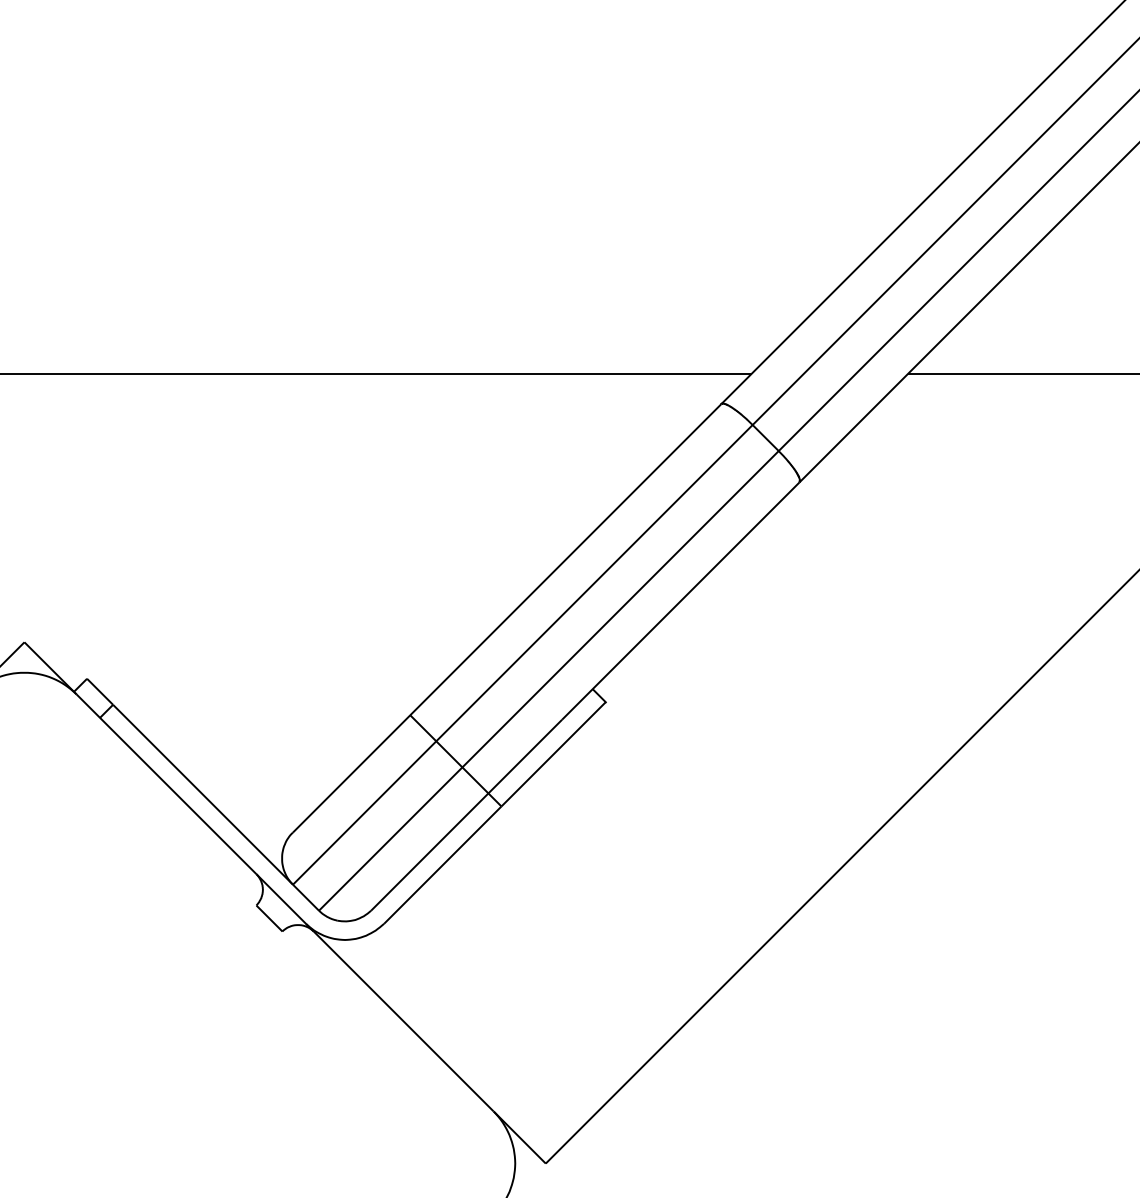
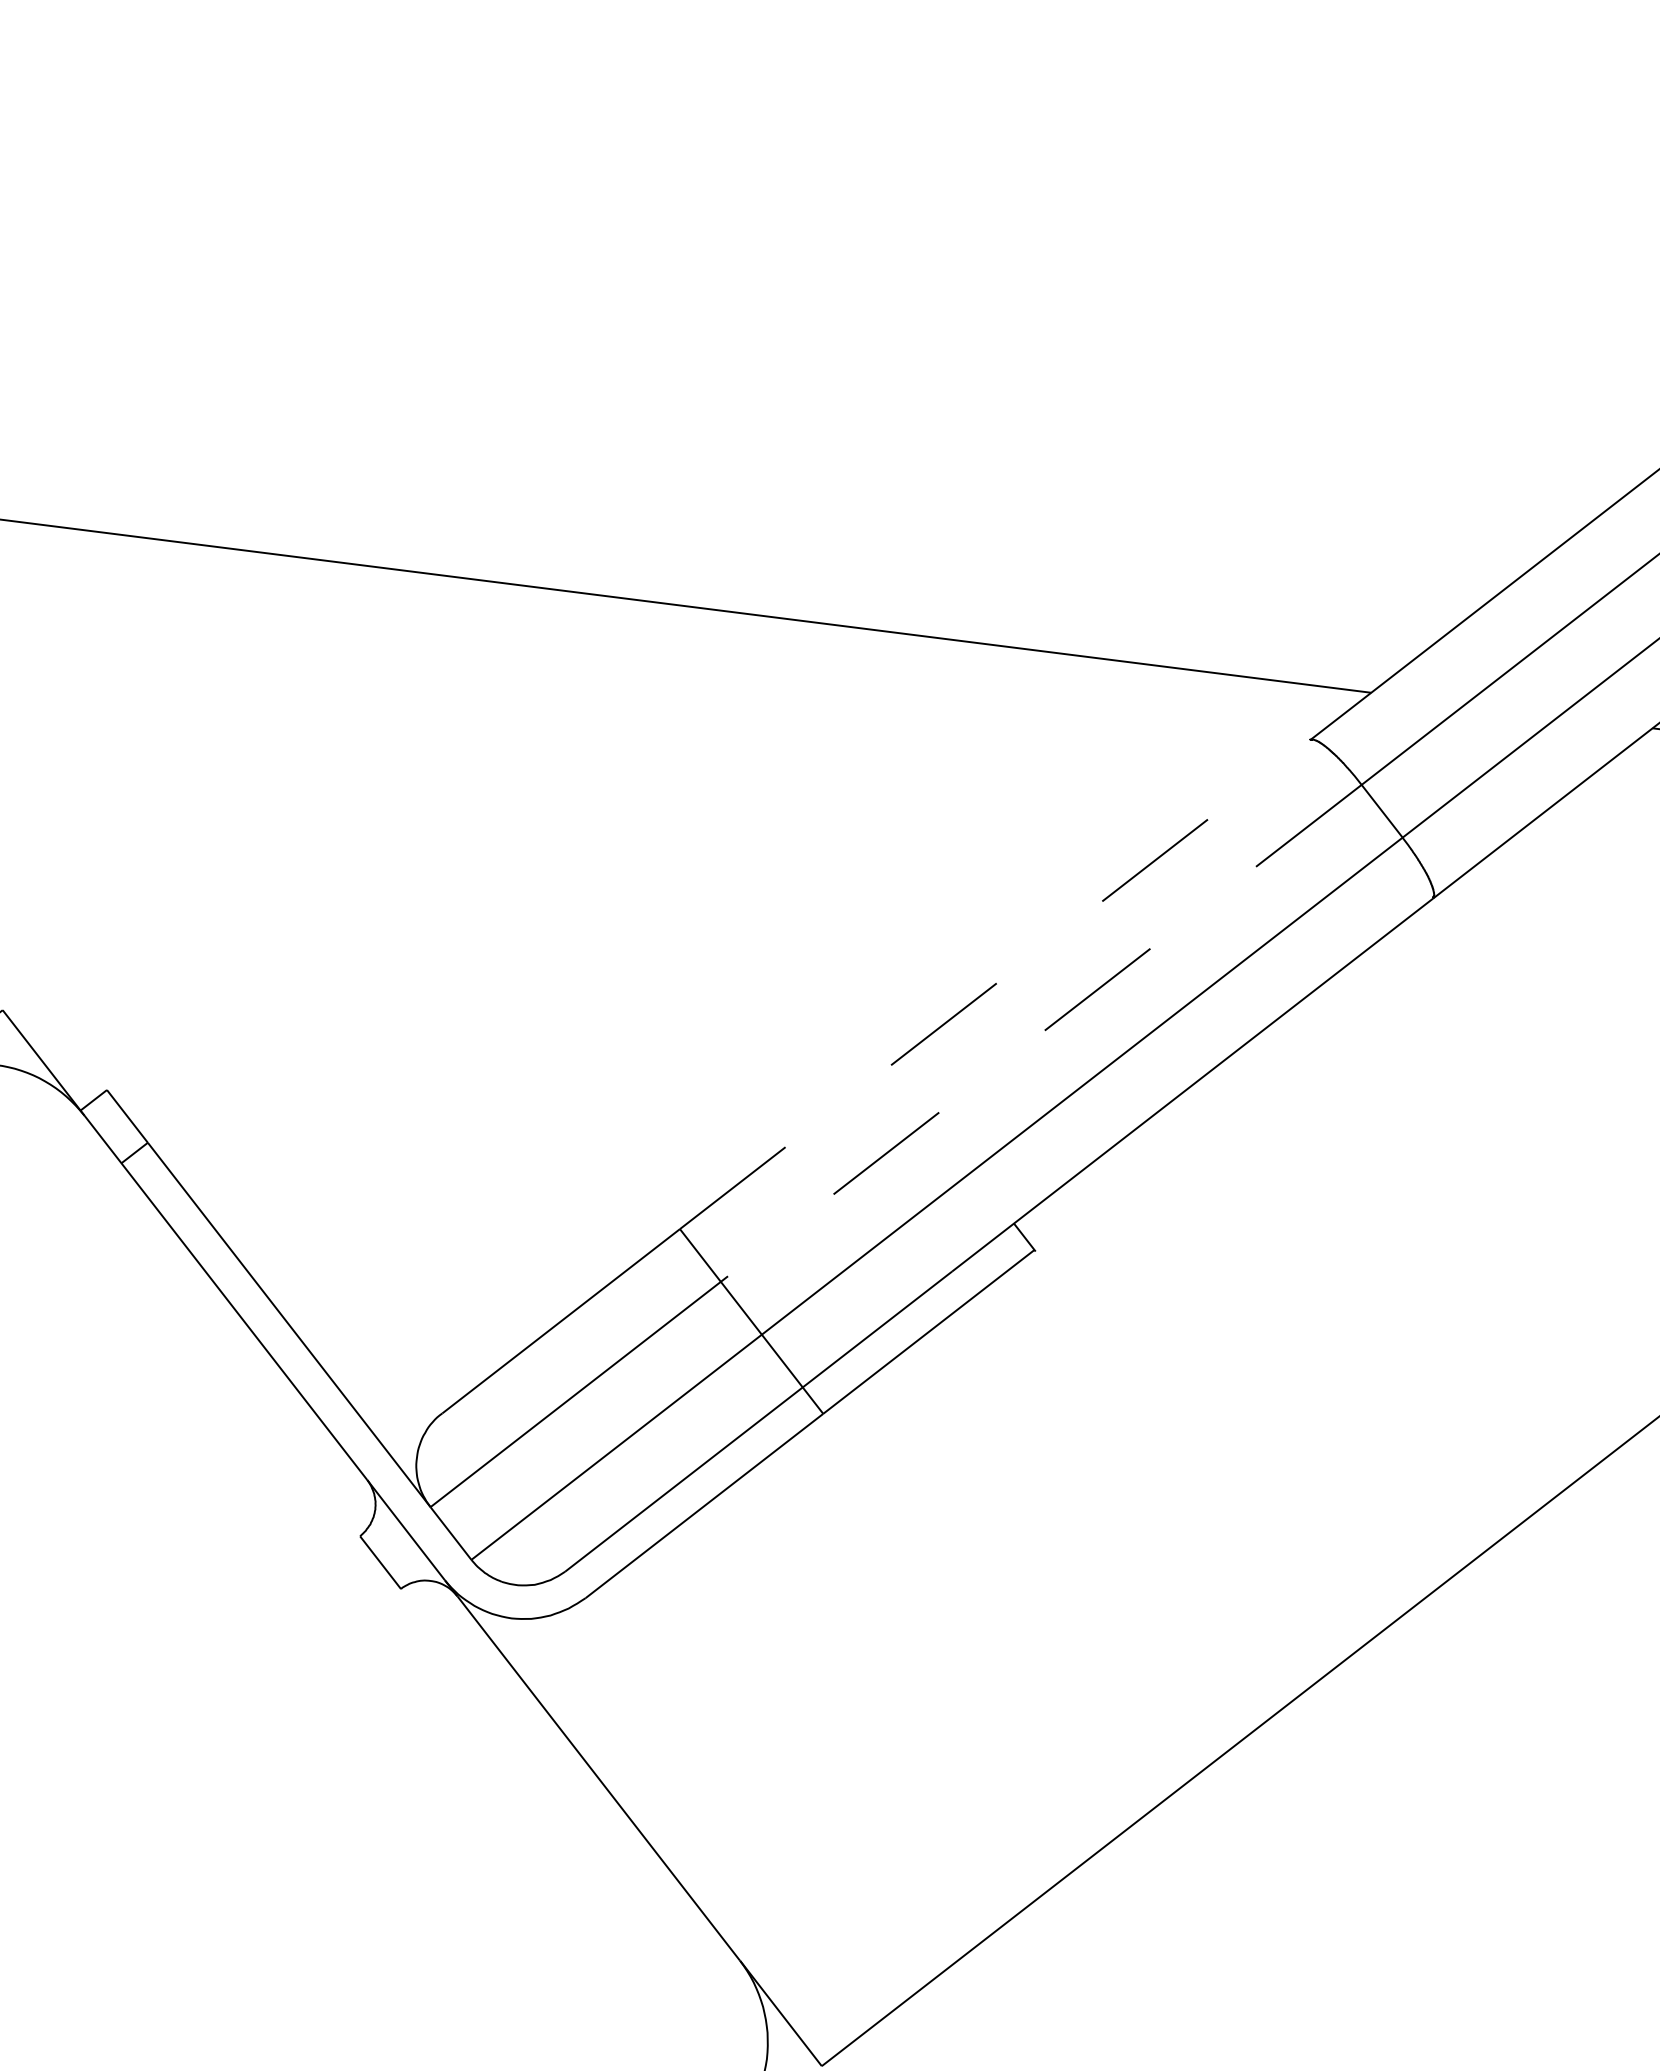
line: (565, 559) -> (994, 984), solid -> dashed
line: (594, 583) -> (1041, 1033), solid -> dashed

